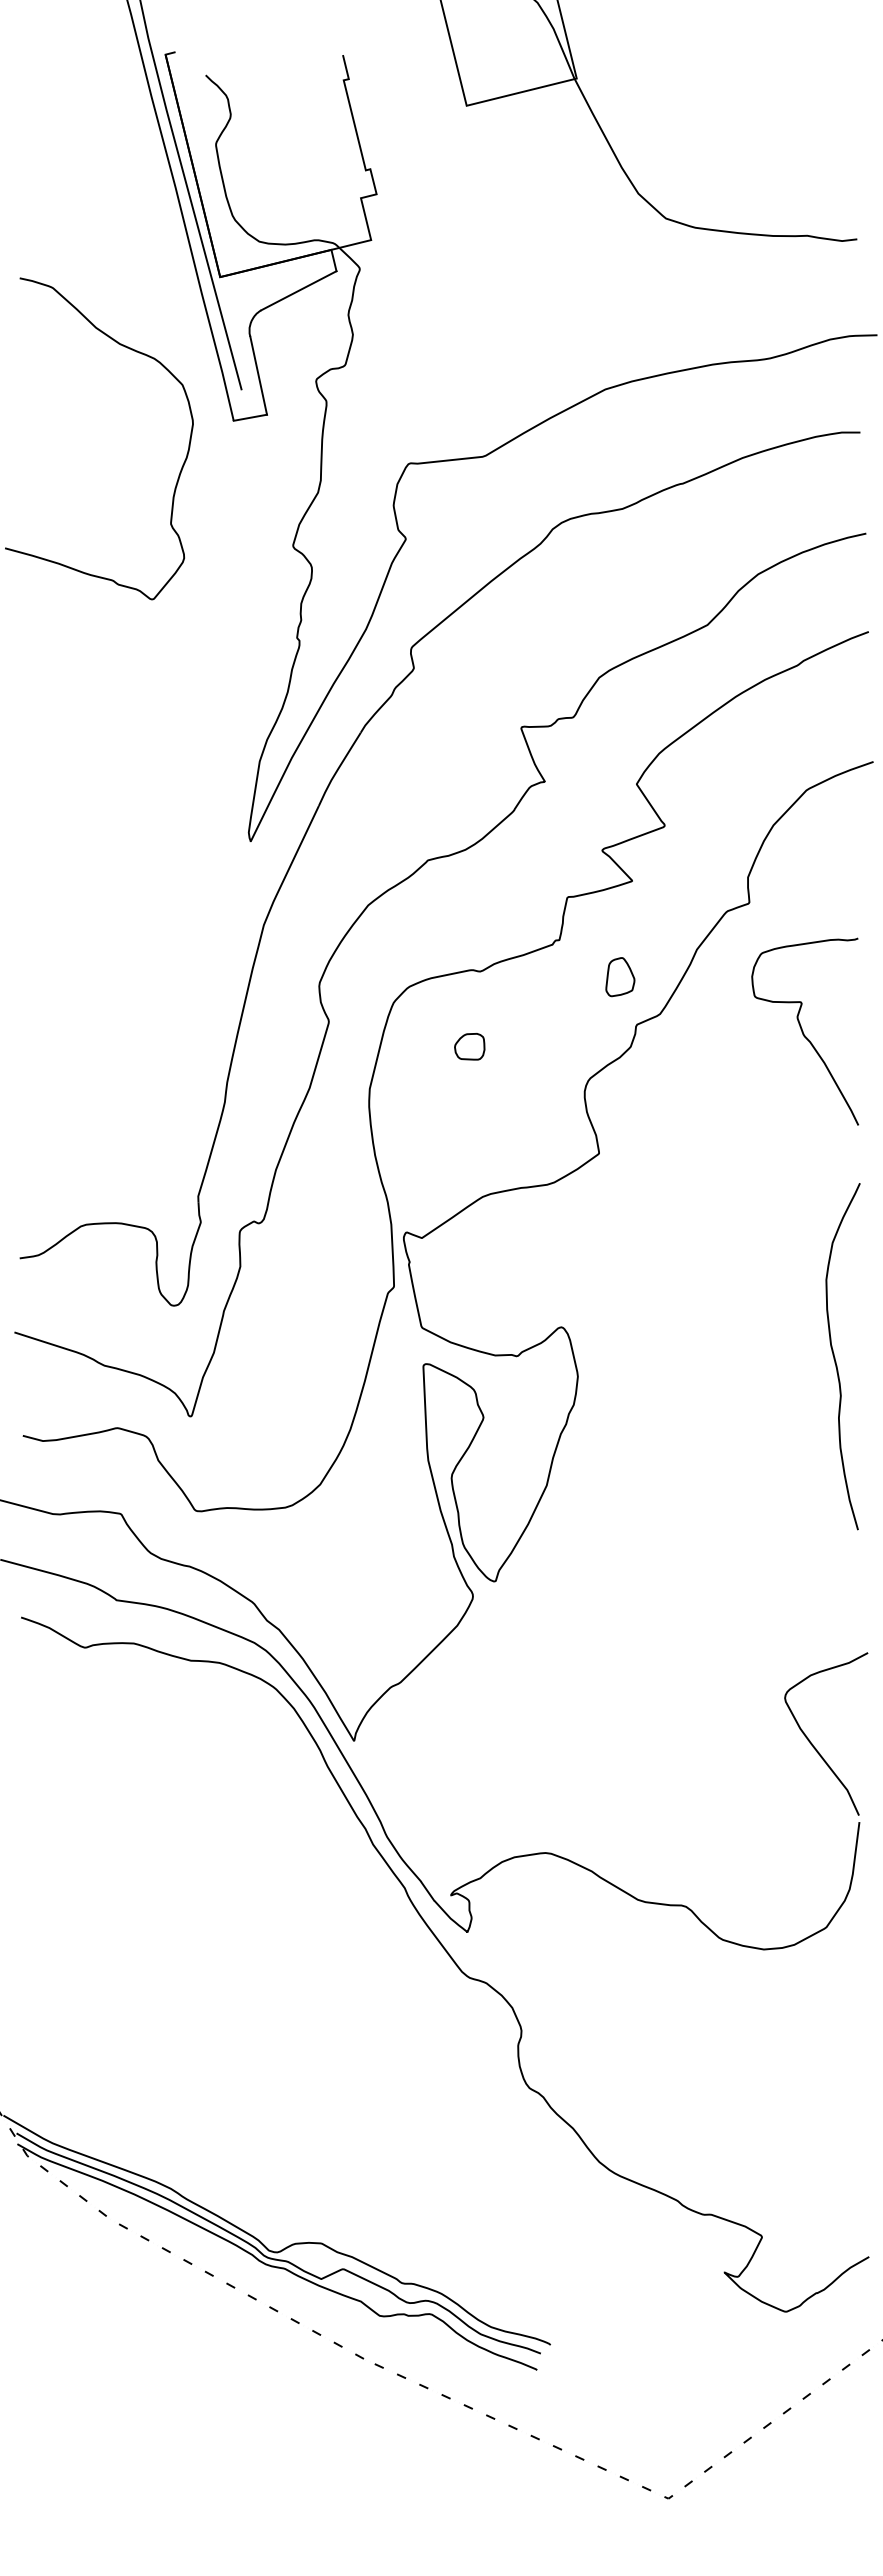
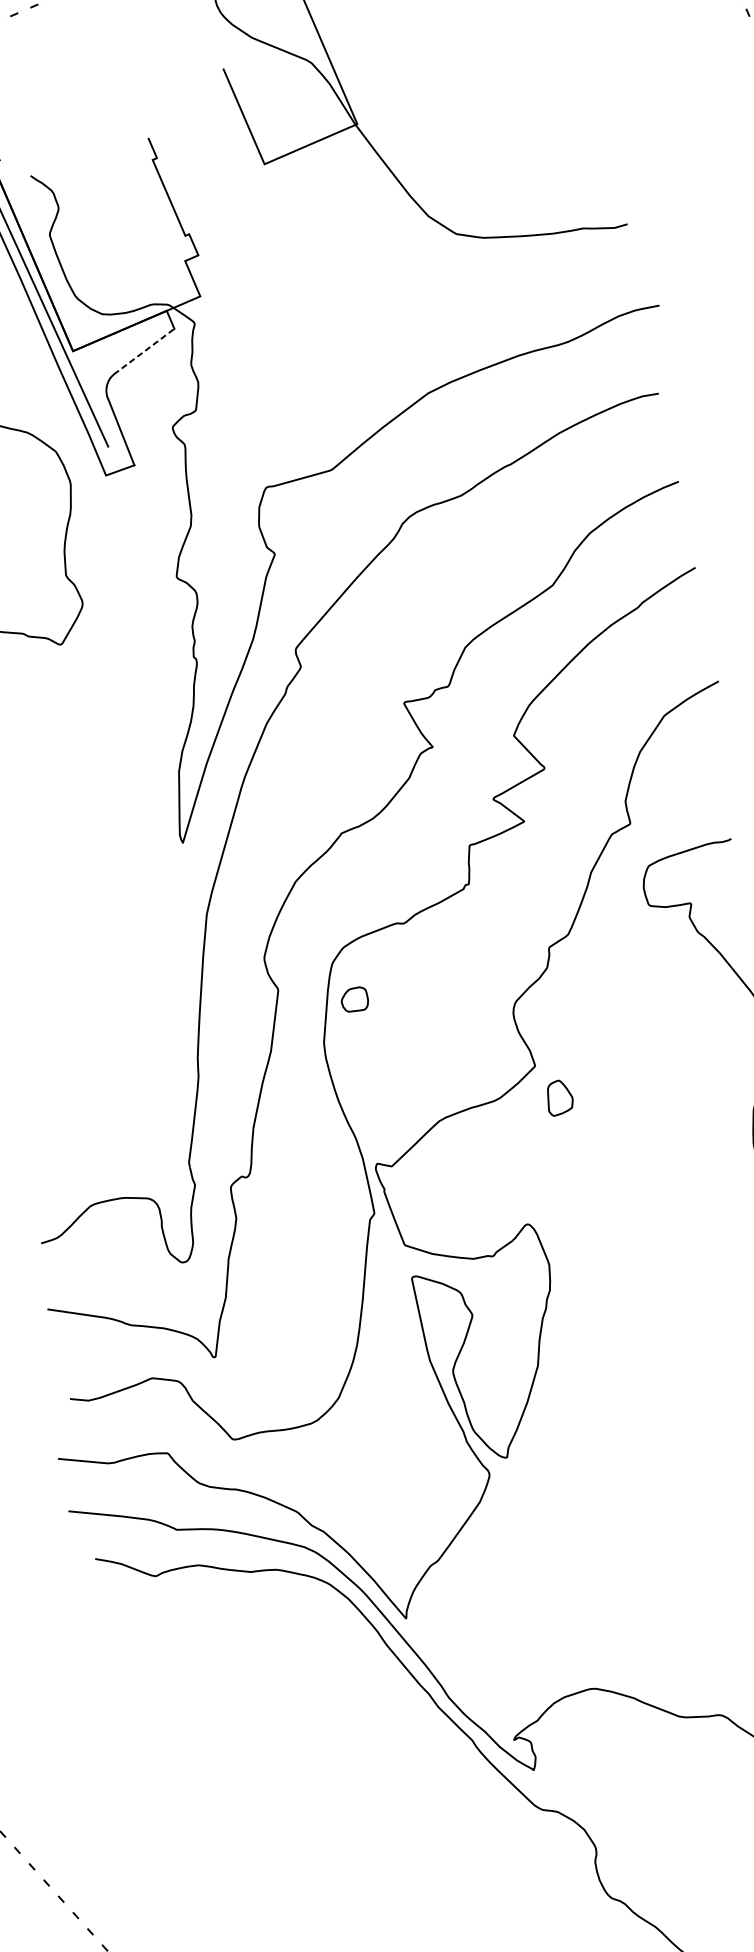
line: (299, 290) -> (144, 351), solid -> dashed
part: (620, 977) -> (559, 1098), moved
part: (469, 1046) -> (354, 999), moved

